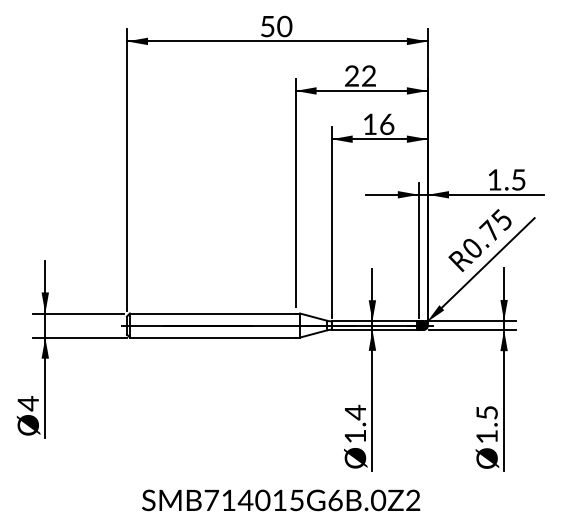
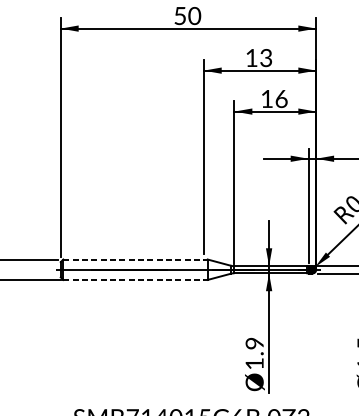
text: (360, 75) -> (258, 57), 22 -> 13
line: (212, 313) -> (133, 259), solid -> dashed
line: (212, 337) -> (133, 279), solid -> dashed
text: (354, 412) -> (253, 343), 1.4 -> 1.9

